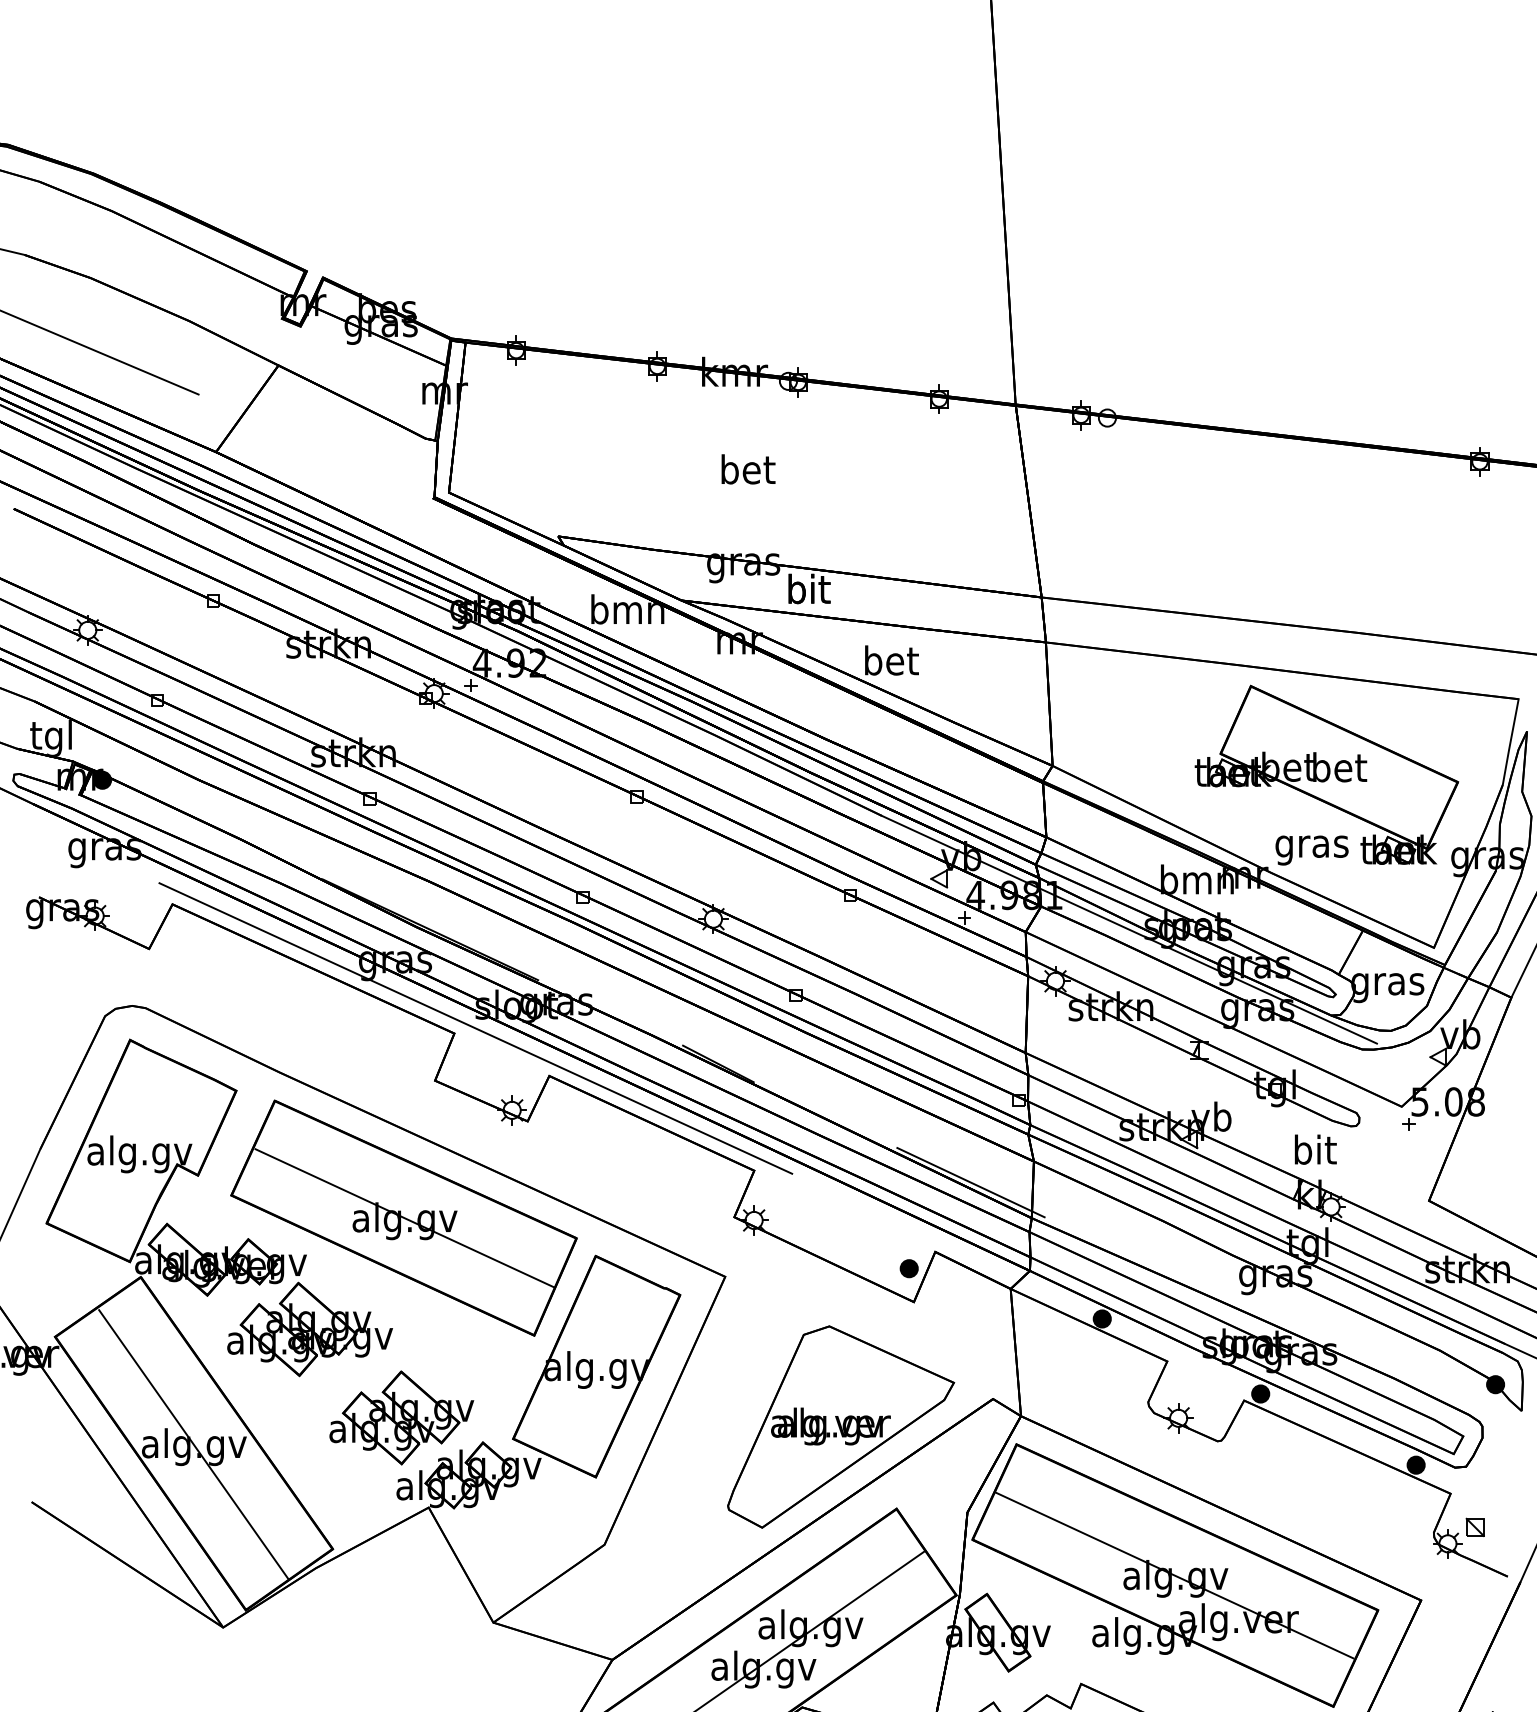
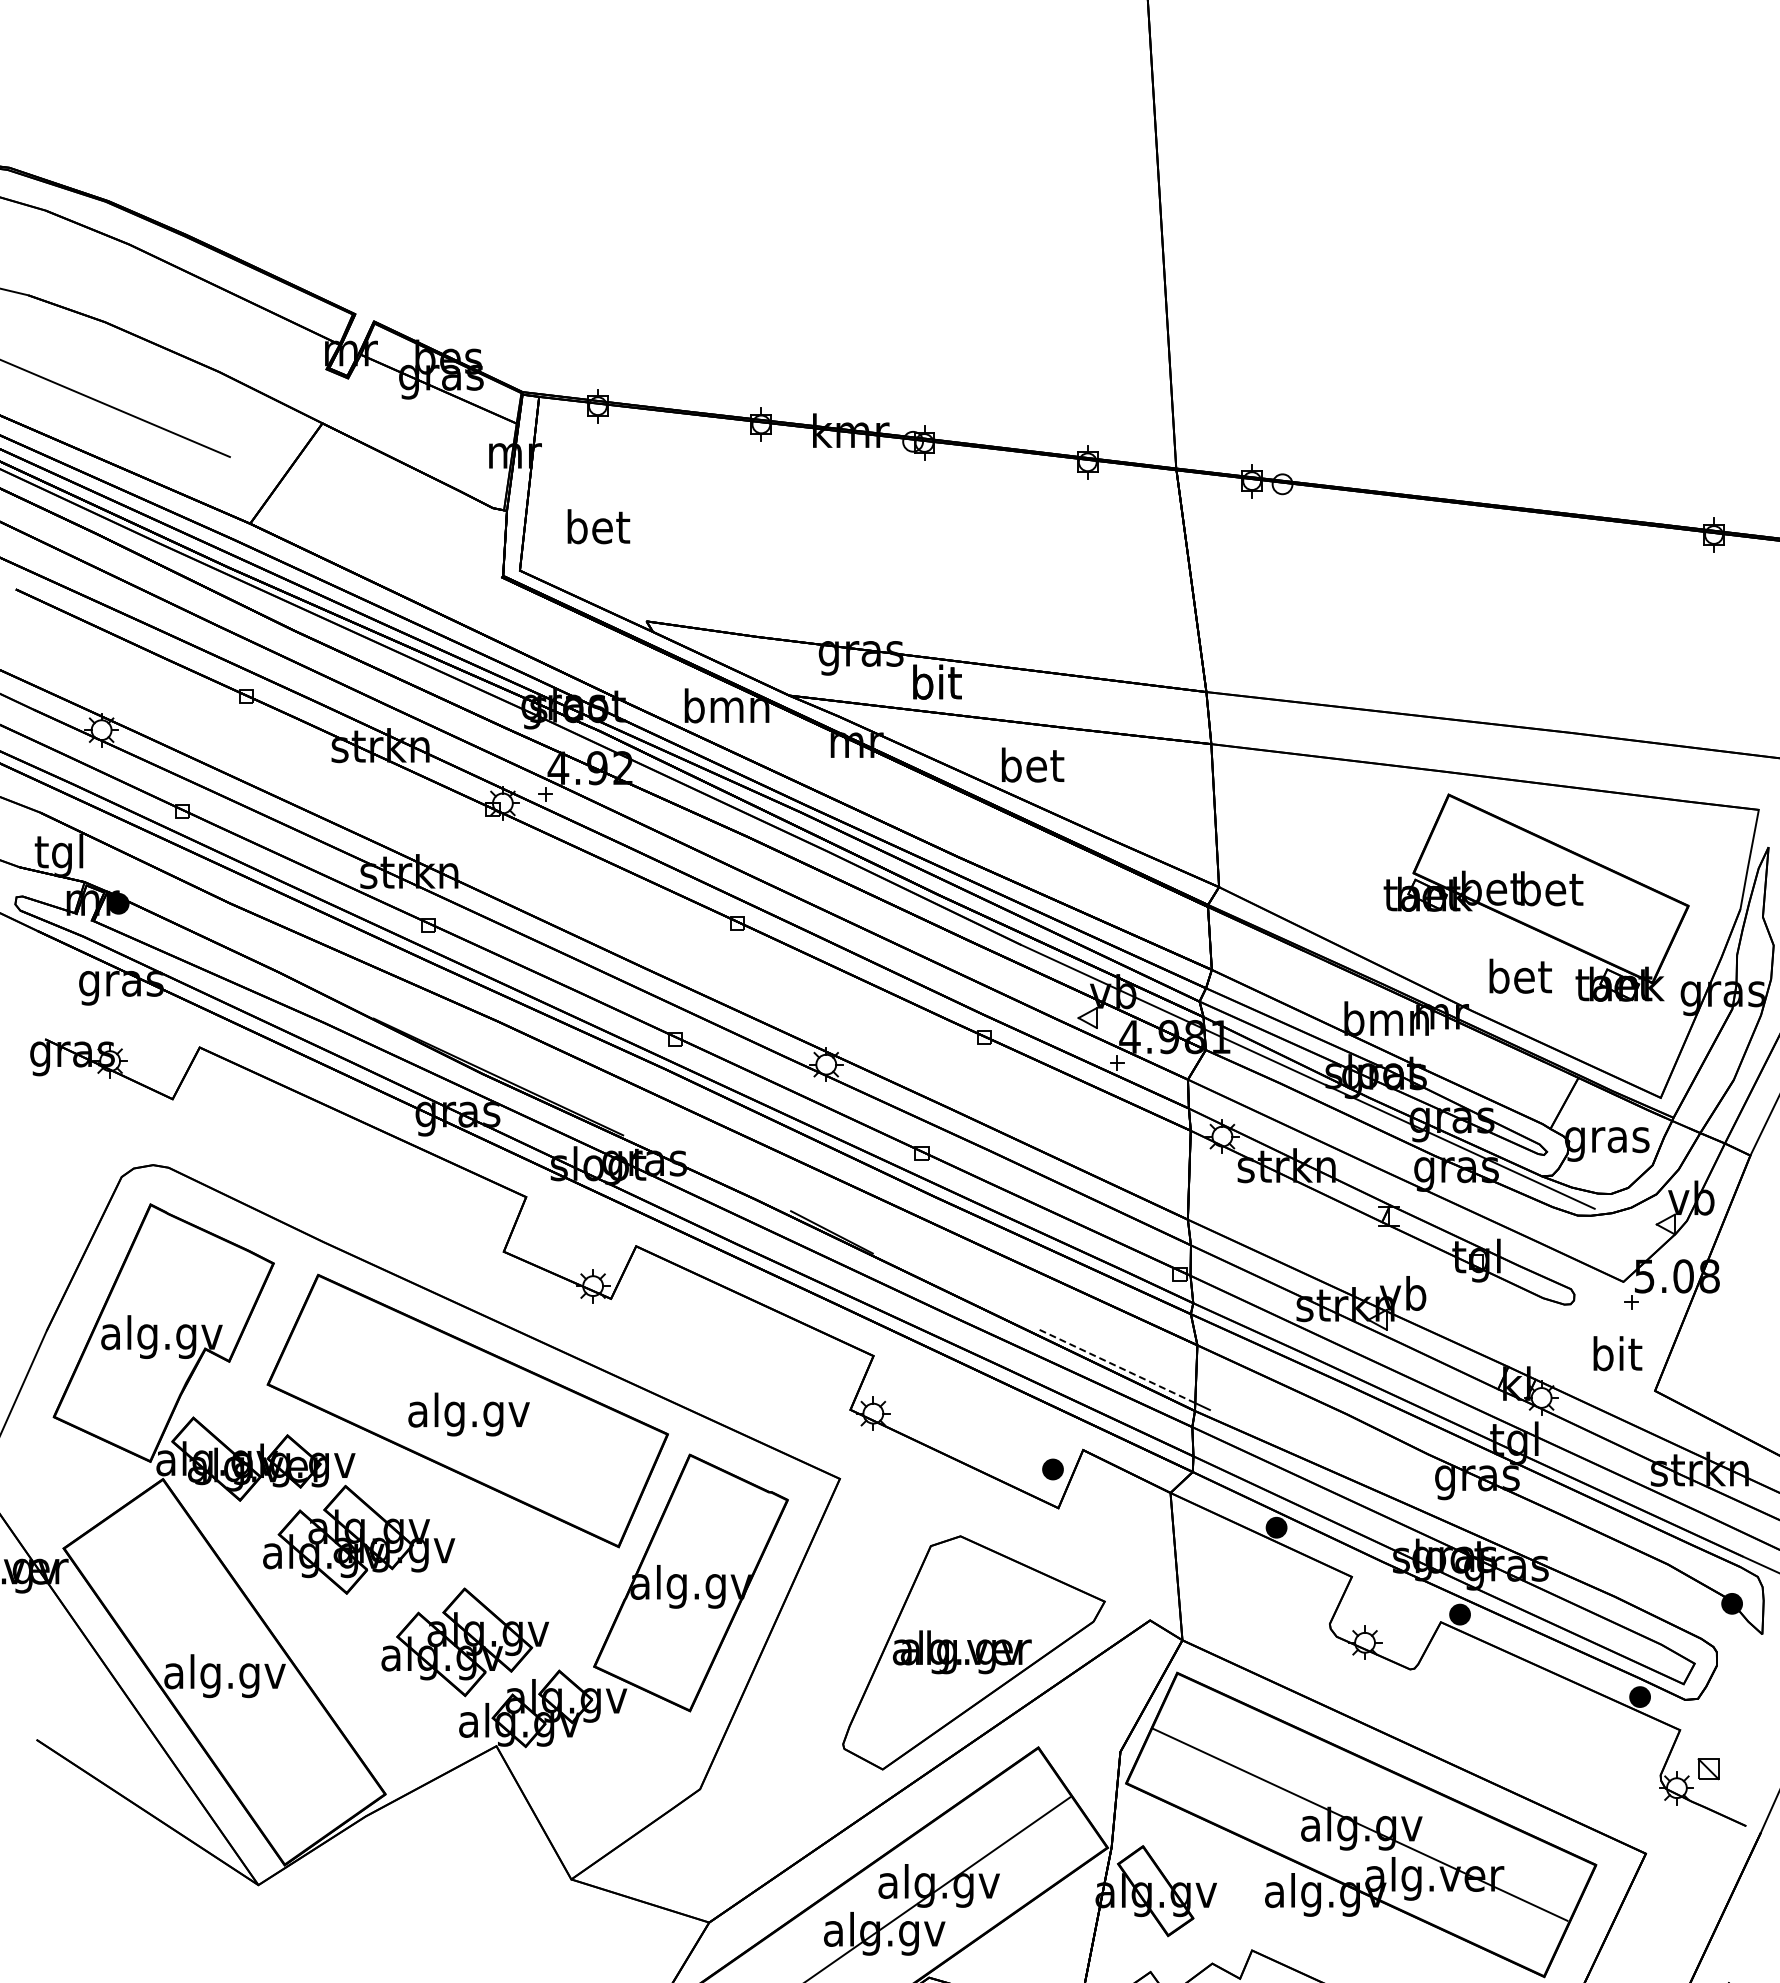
text: (748, 469) -> (598, 526), moved
text: (1312, 846) -> (1519, 980), gras -> bet
line: (475, 1028) -> (550, 1191), removed
text: (1315, 1149) -> (1617, 1353), moved
line: (964, 1179) -> (1116, 1366), solid -> dashed
line: (404, 1218) -> (468, 1411), removed
line: (193, 1444) -> (224, 1673), removed

